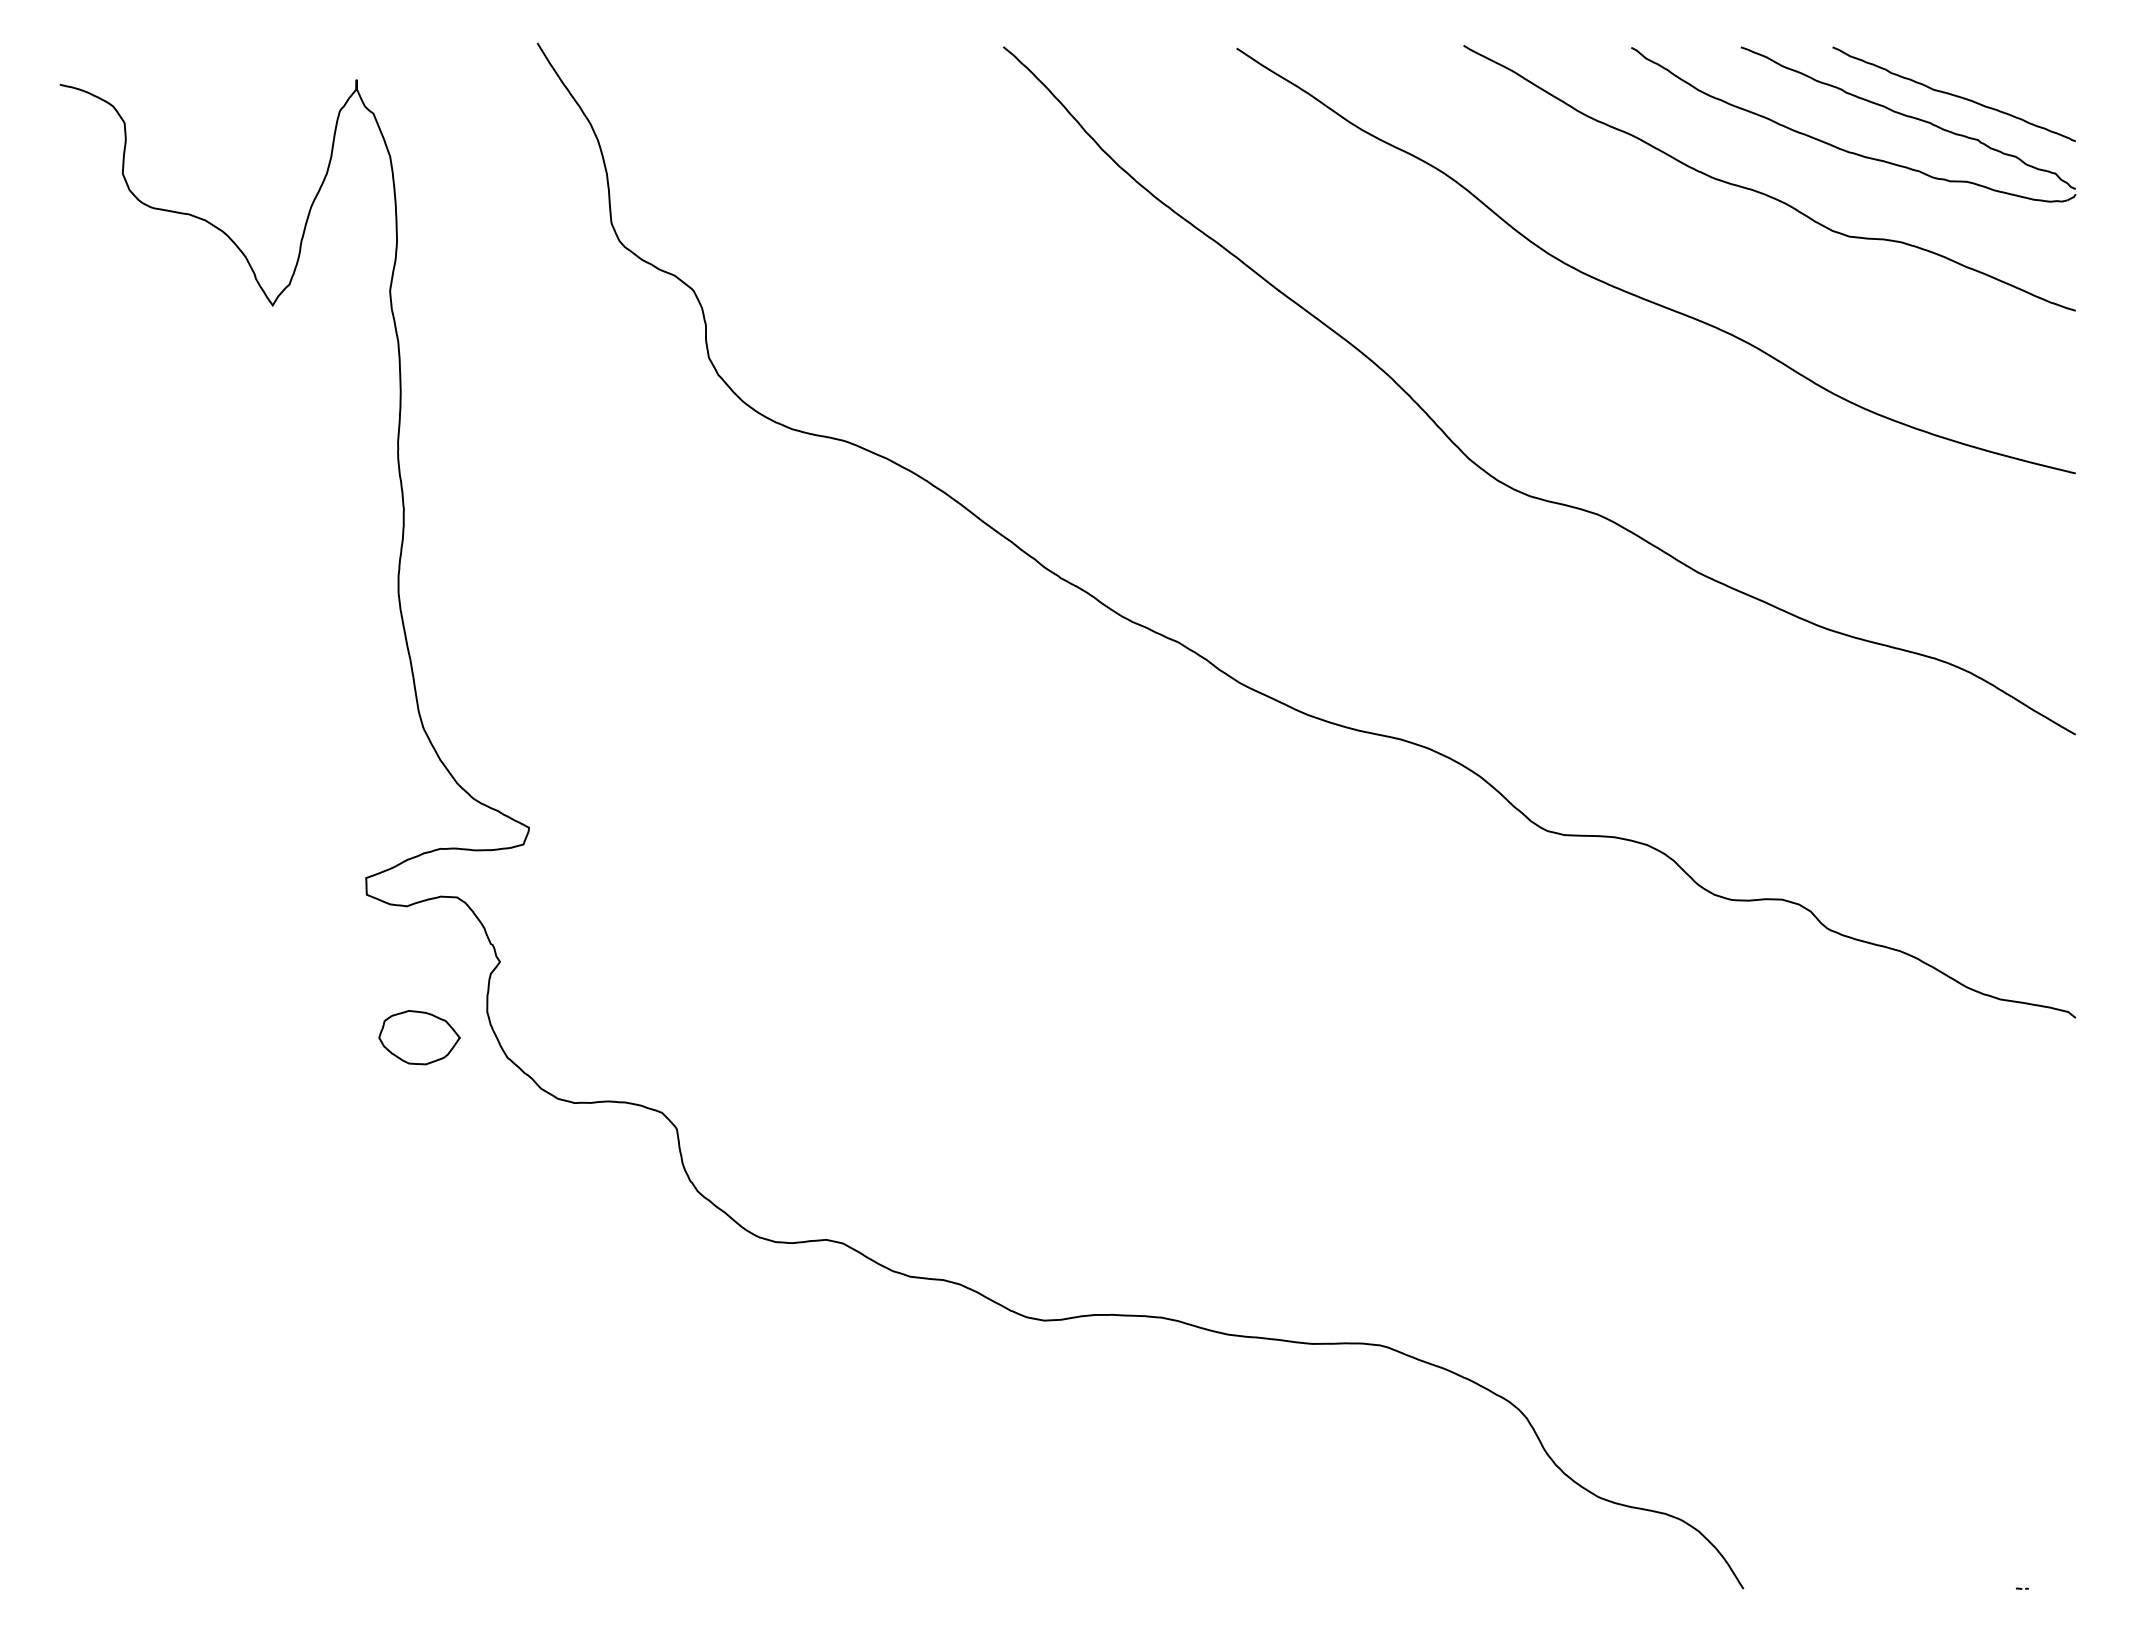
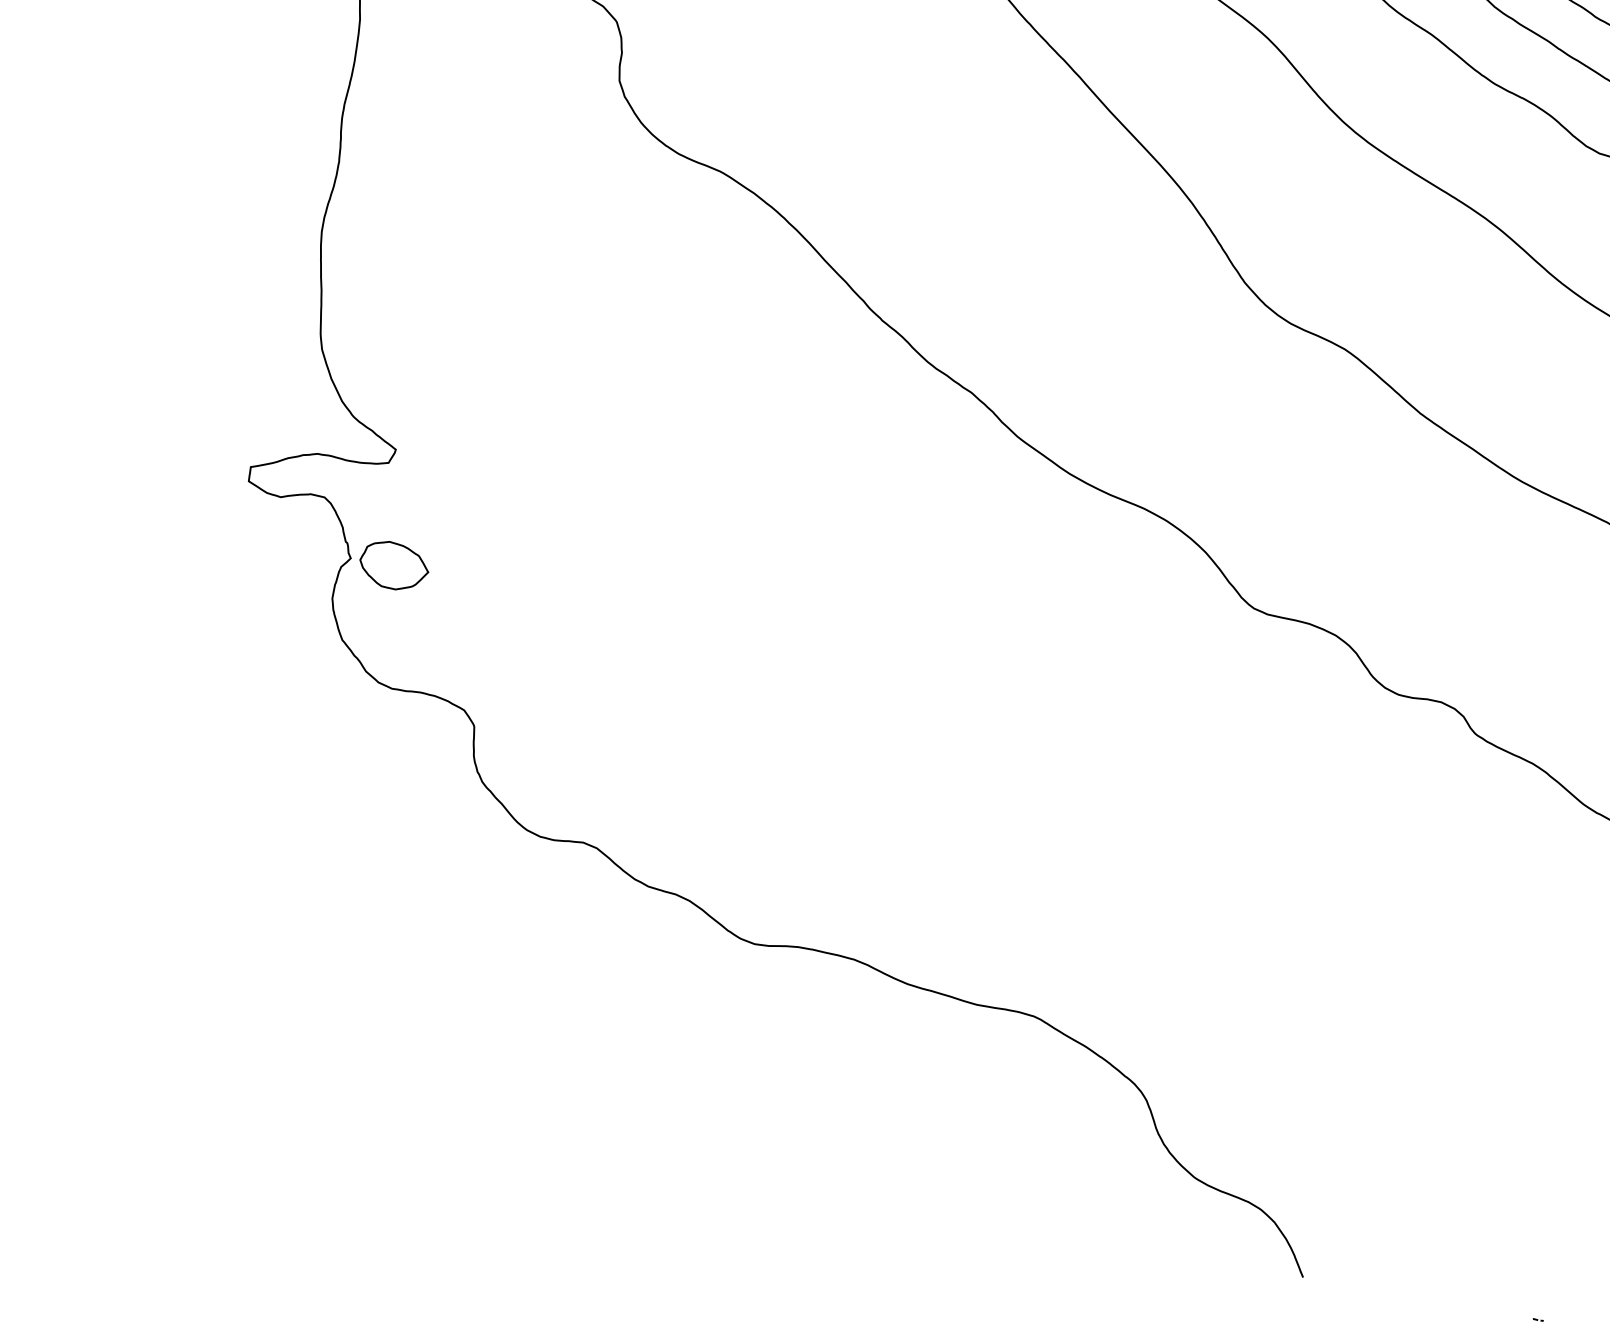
part: (419, 1037) -> (394, 565), moved

